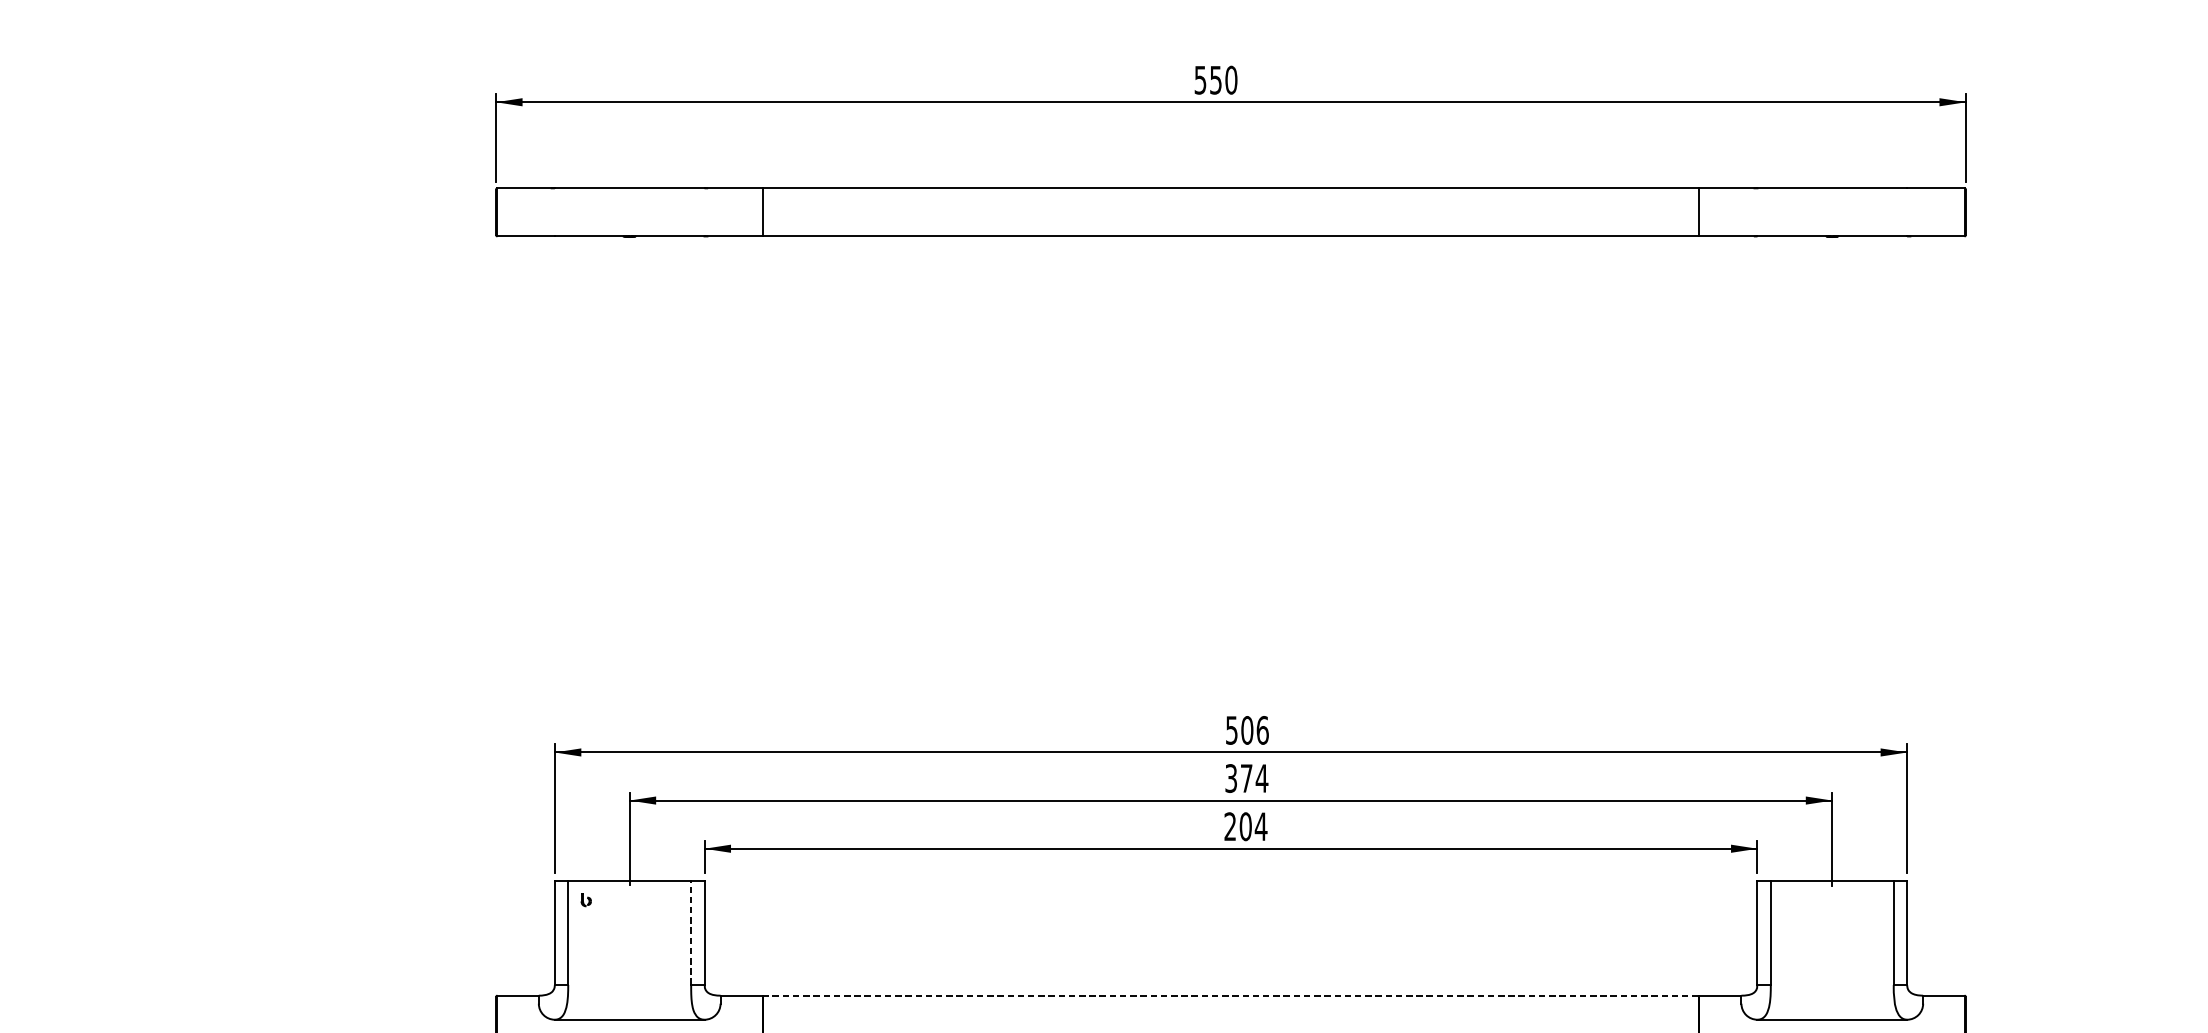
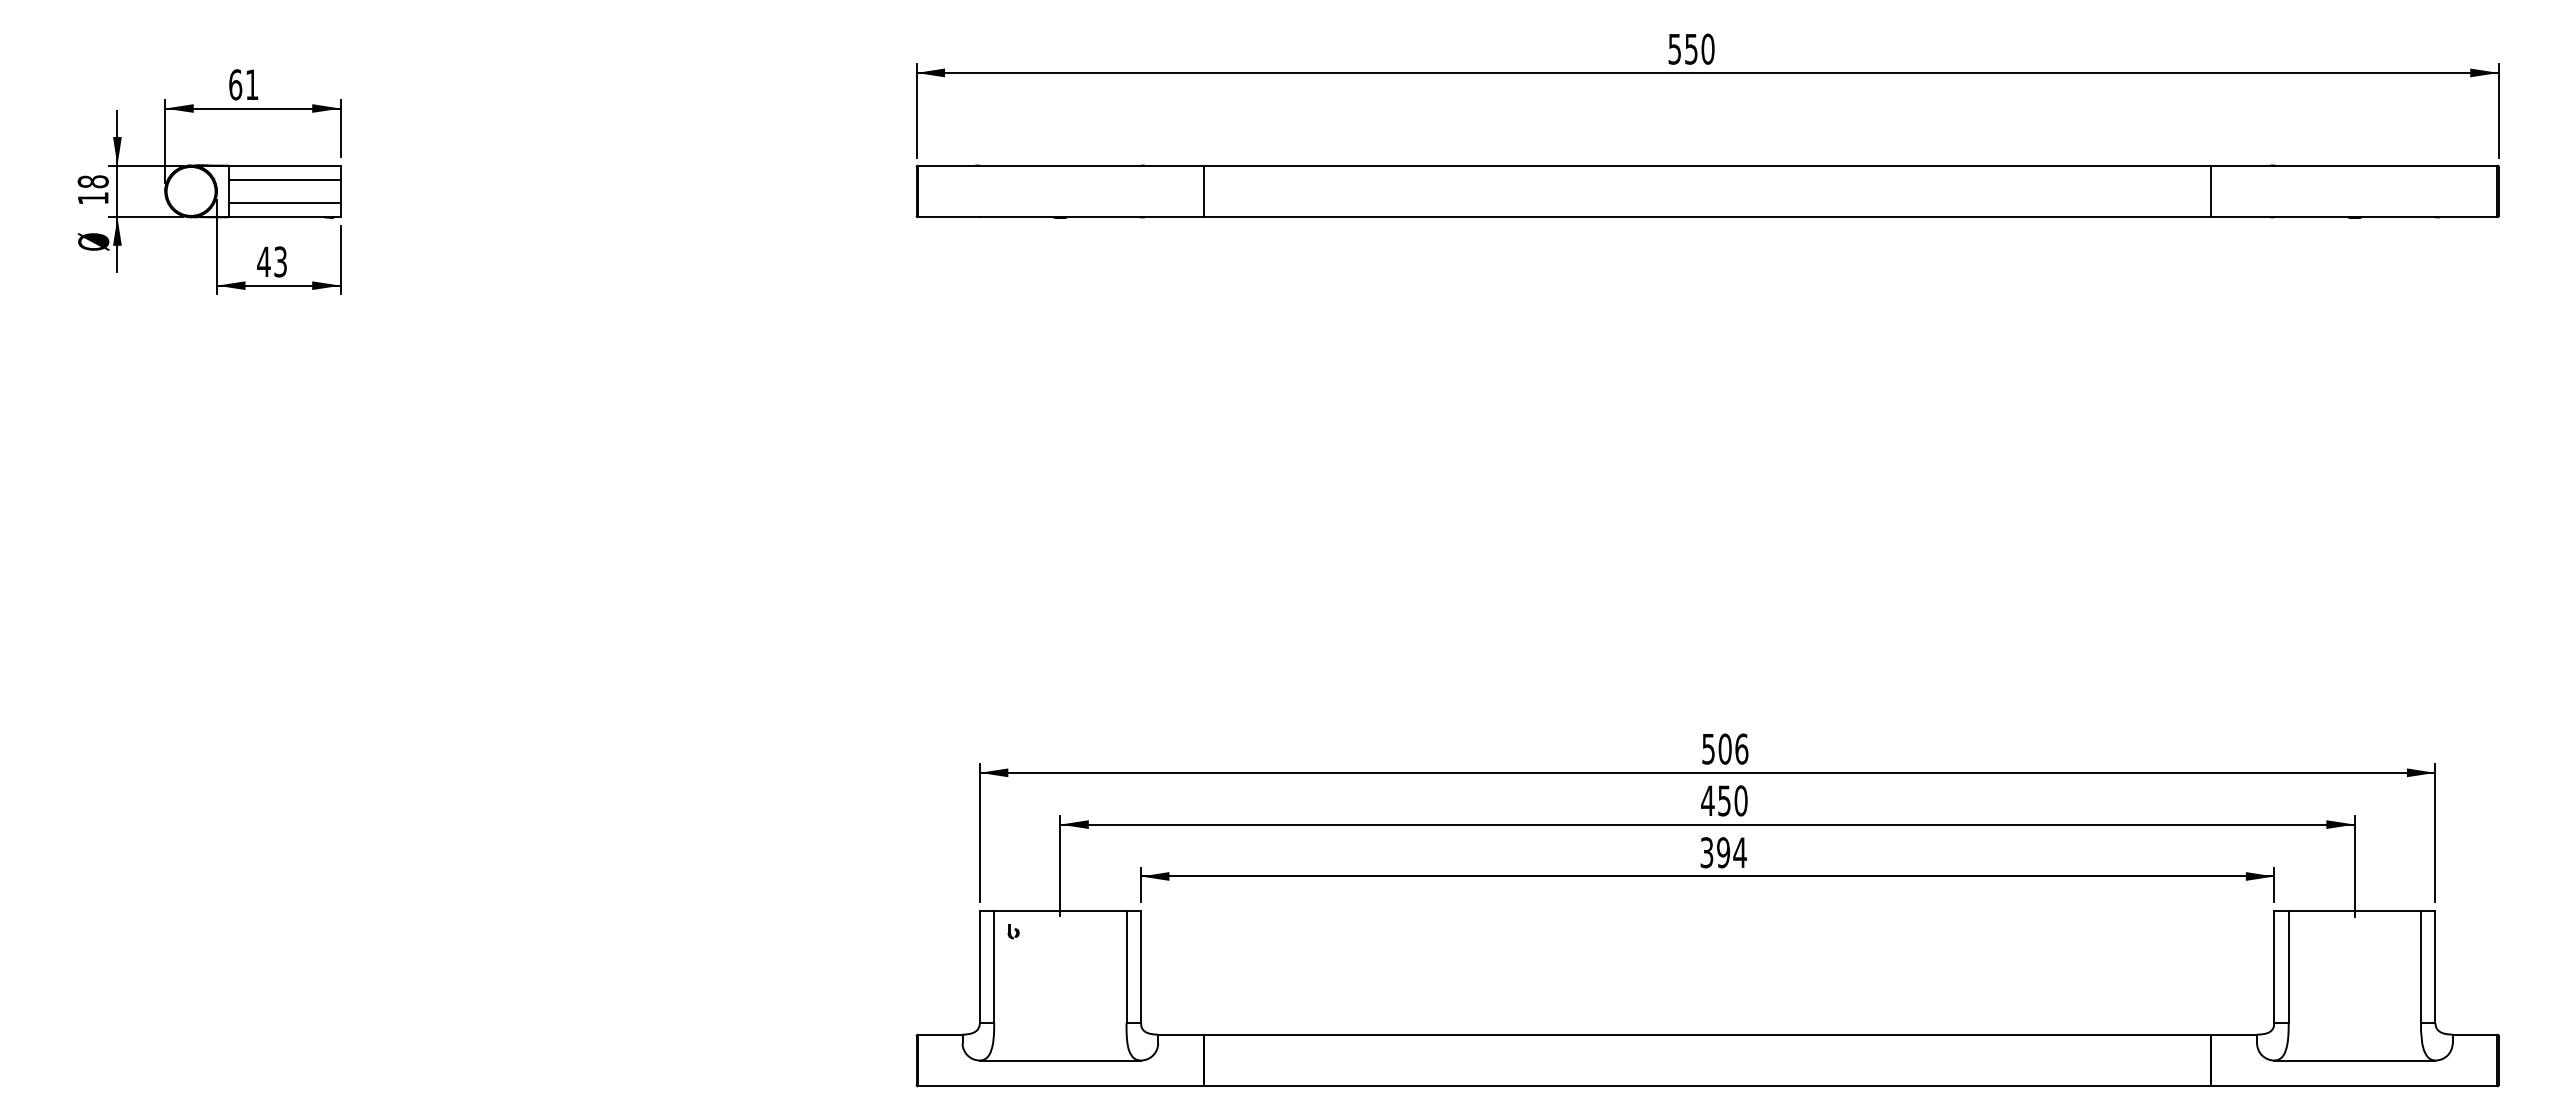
text: (1246, 778) -> (1724, 800), 374 -> 450
text: (1238, 826) -> (1715, 852), 204 -> 394
line: (691, 932) -> (1126, 966), dashed -> solid
line: (1230, 995) -> (1707, 1034), dashed -> solid

